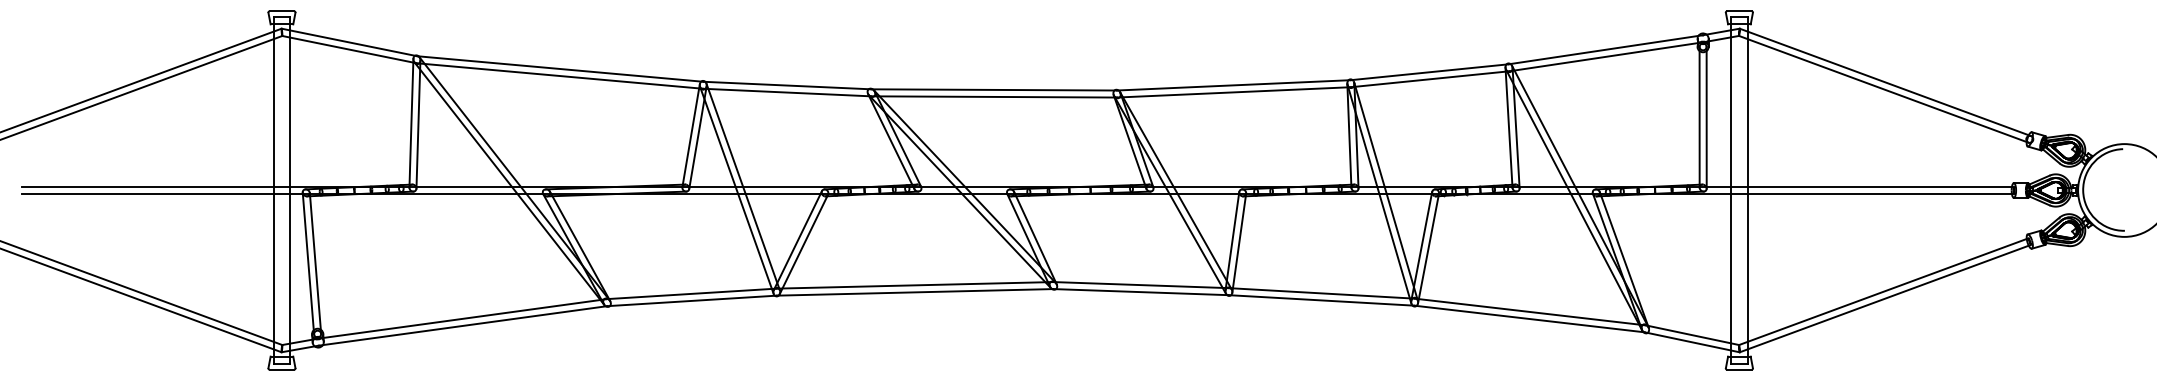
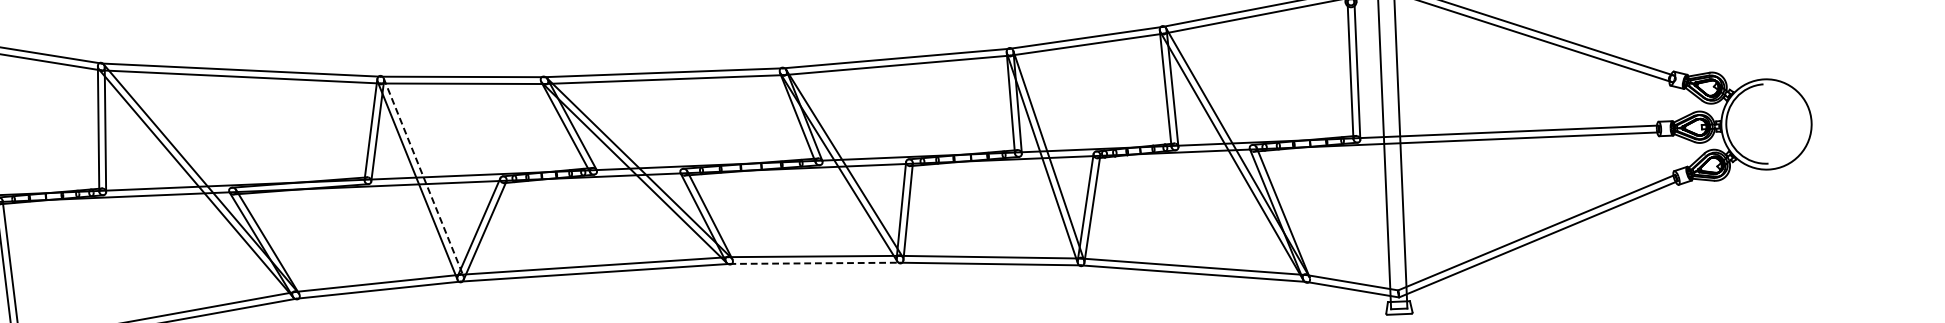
line: (743, 186) -> (423, 176), solid -> dashed
line: (1141, 292) -> (815, 263), solid -> dashed

